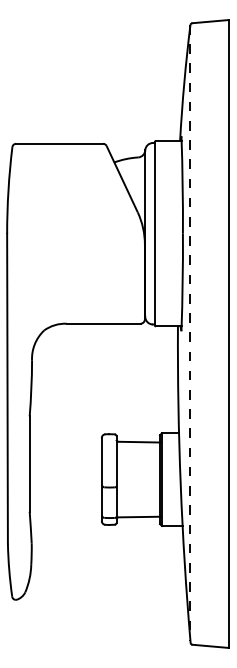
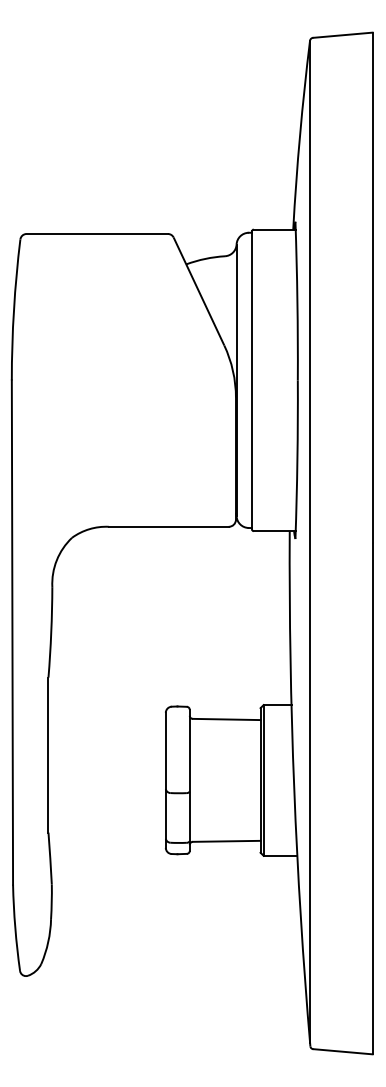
line: (190, 332) -> (310, 541), dashed -> solid

